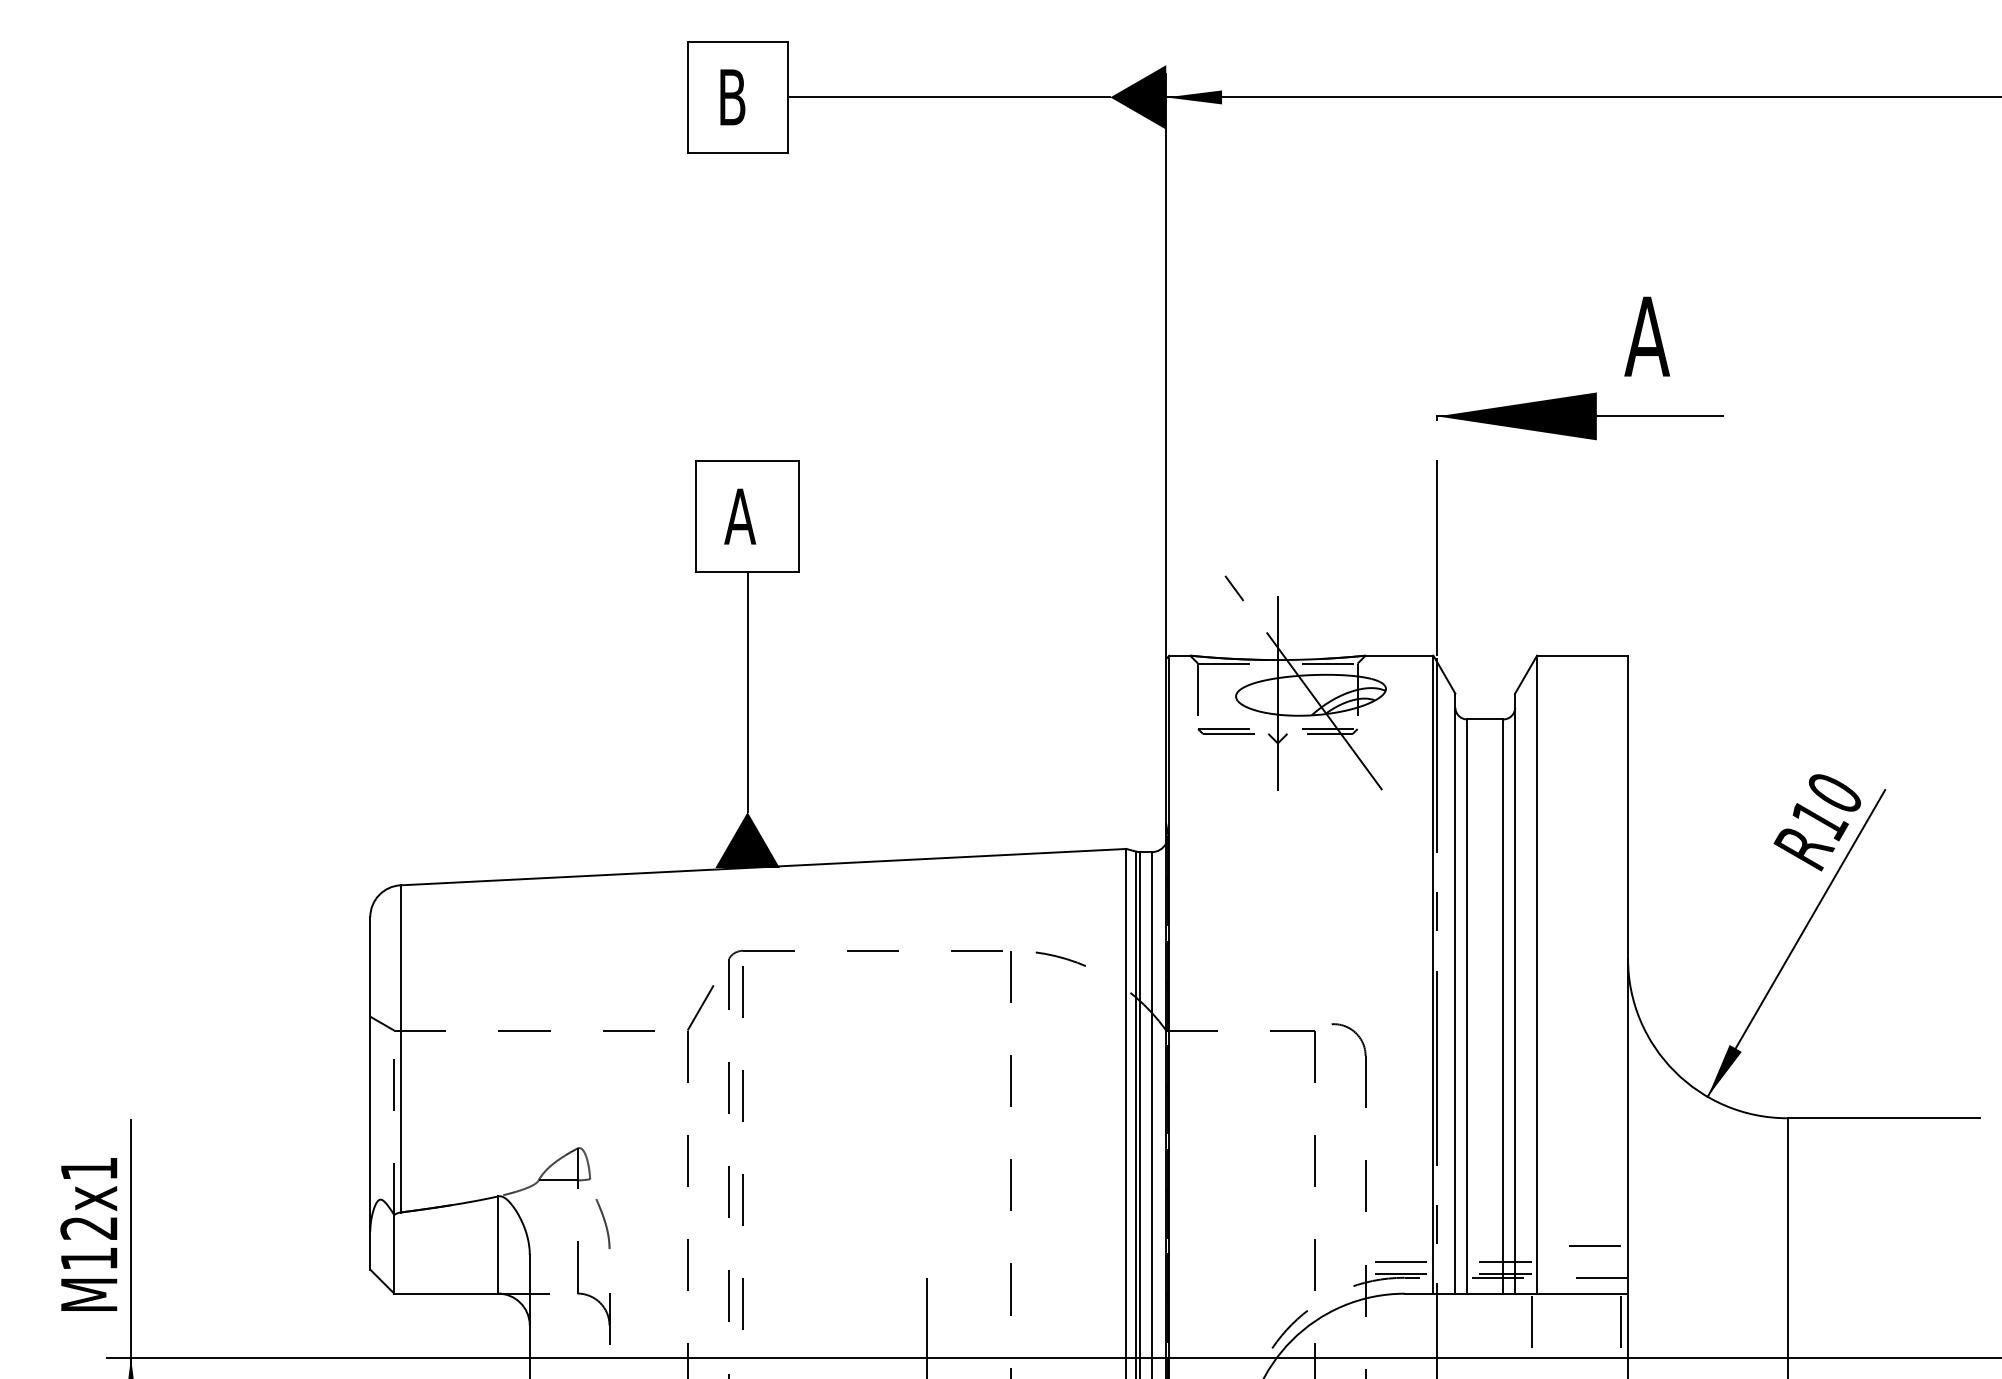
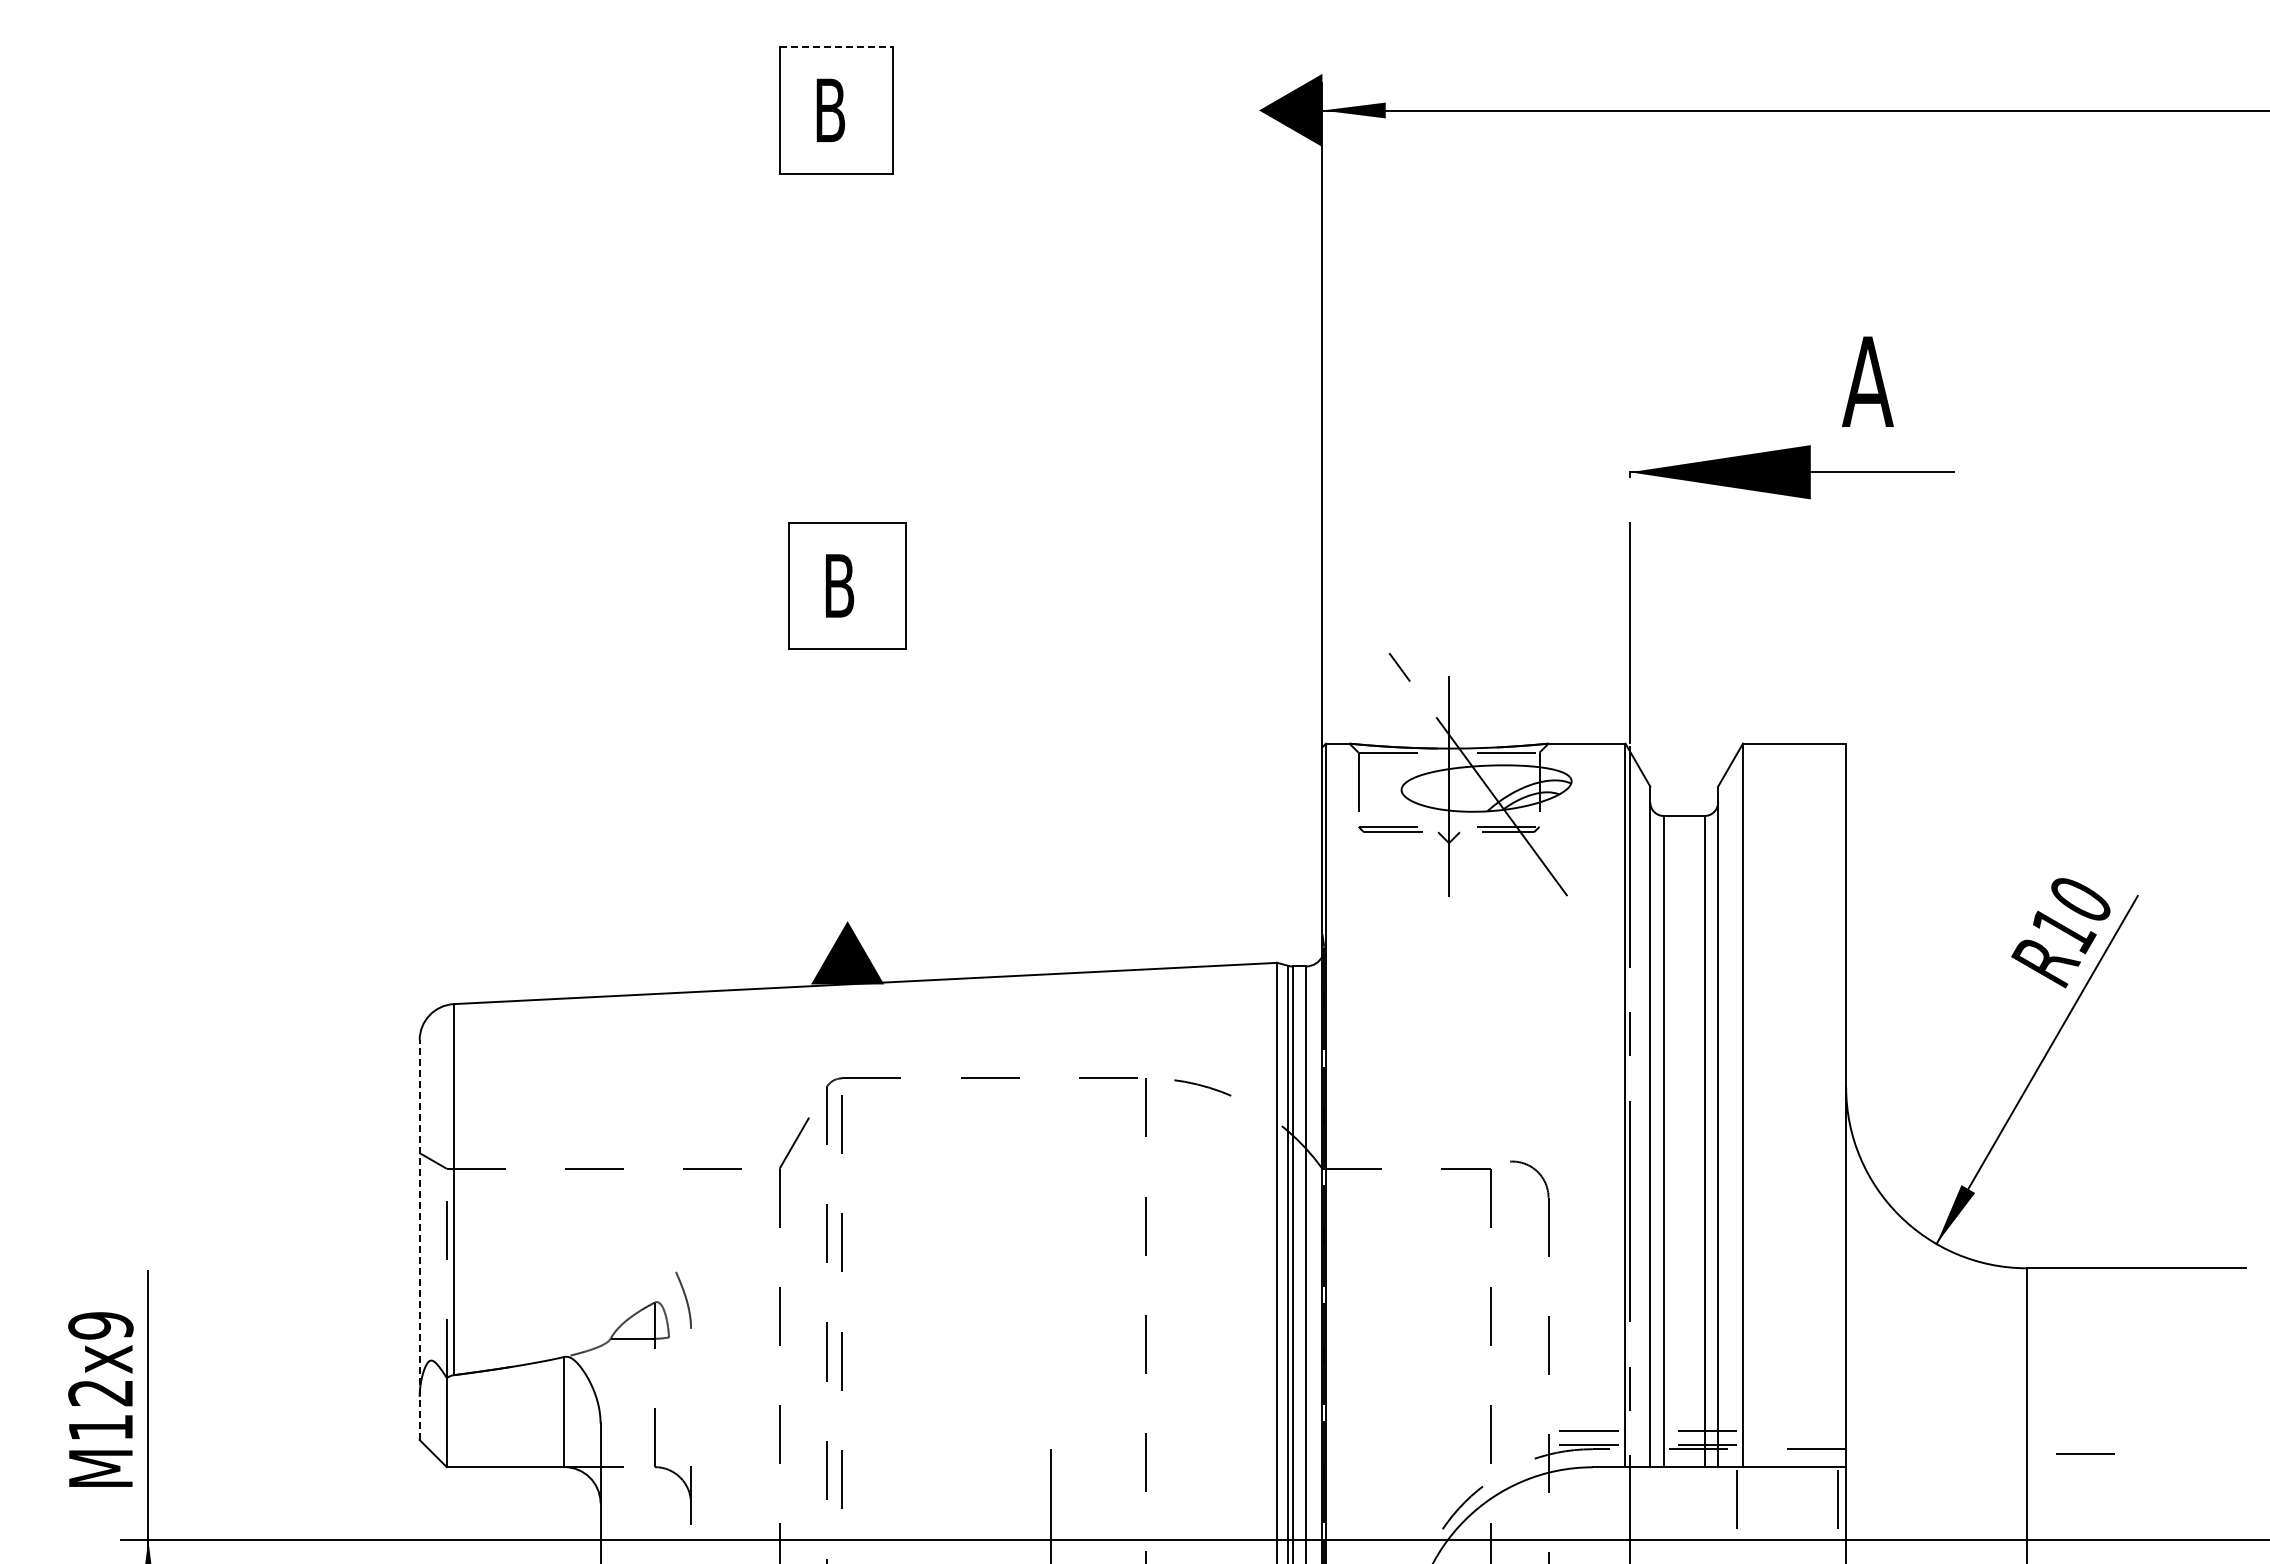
line: (737, 41) -> (836, 47), solid -> dashed
line: (948, 97) -> (1075, 110), removed
text: (740, 516) -> (839, 585), A -> B
line: (747, 692) -> (847, 785), removed
line: (370, 1093) -> (419, 1240), solid -> dashed
text: (88, 1168) -> (100, 1325), M12x1 -> M12x9
curve: (604, 1223) -> (685, 1299), moved
line: (1594, 1245) -> (2085, 1453), moved

